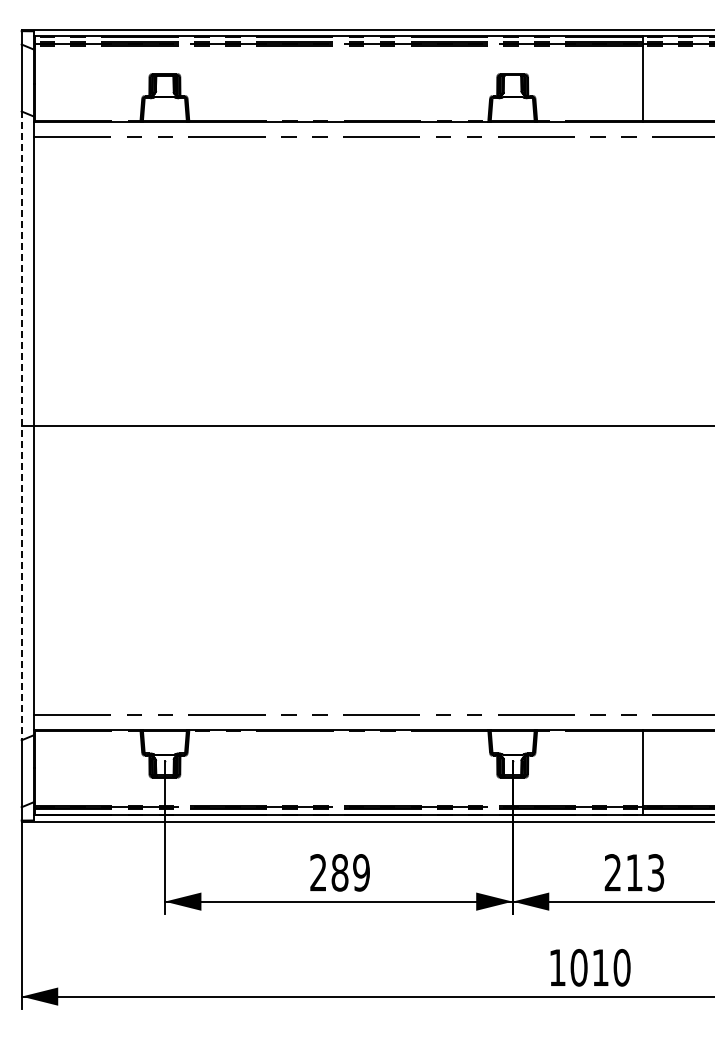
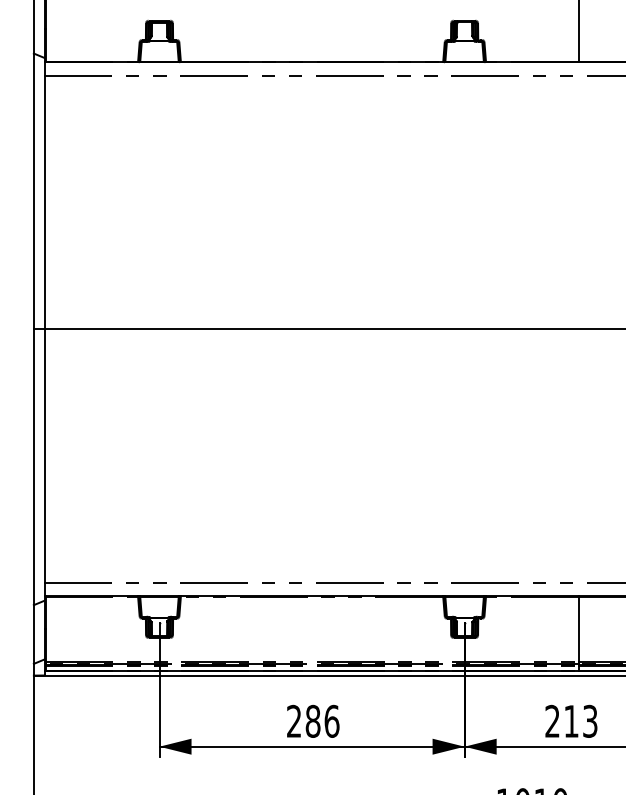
line: (21, 426) -> (33, 329), dashed -> solid
text: (361, 872) -> (331, 721), 289 -> 286

